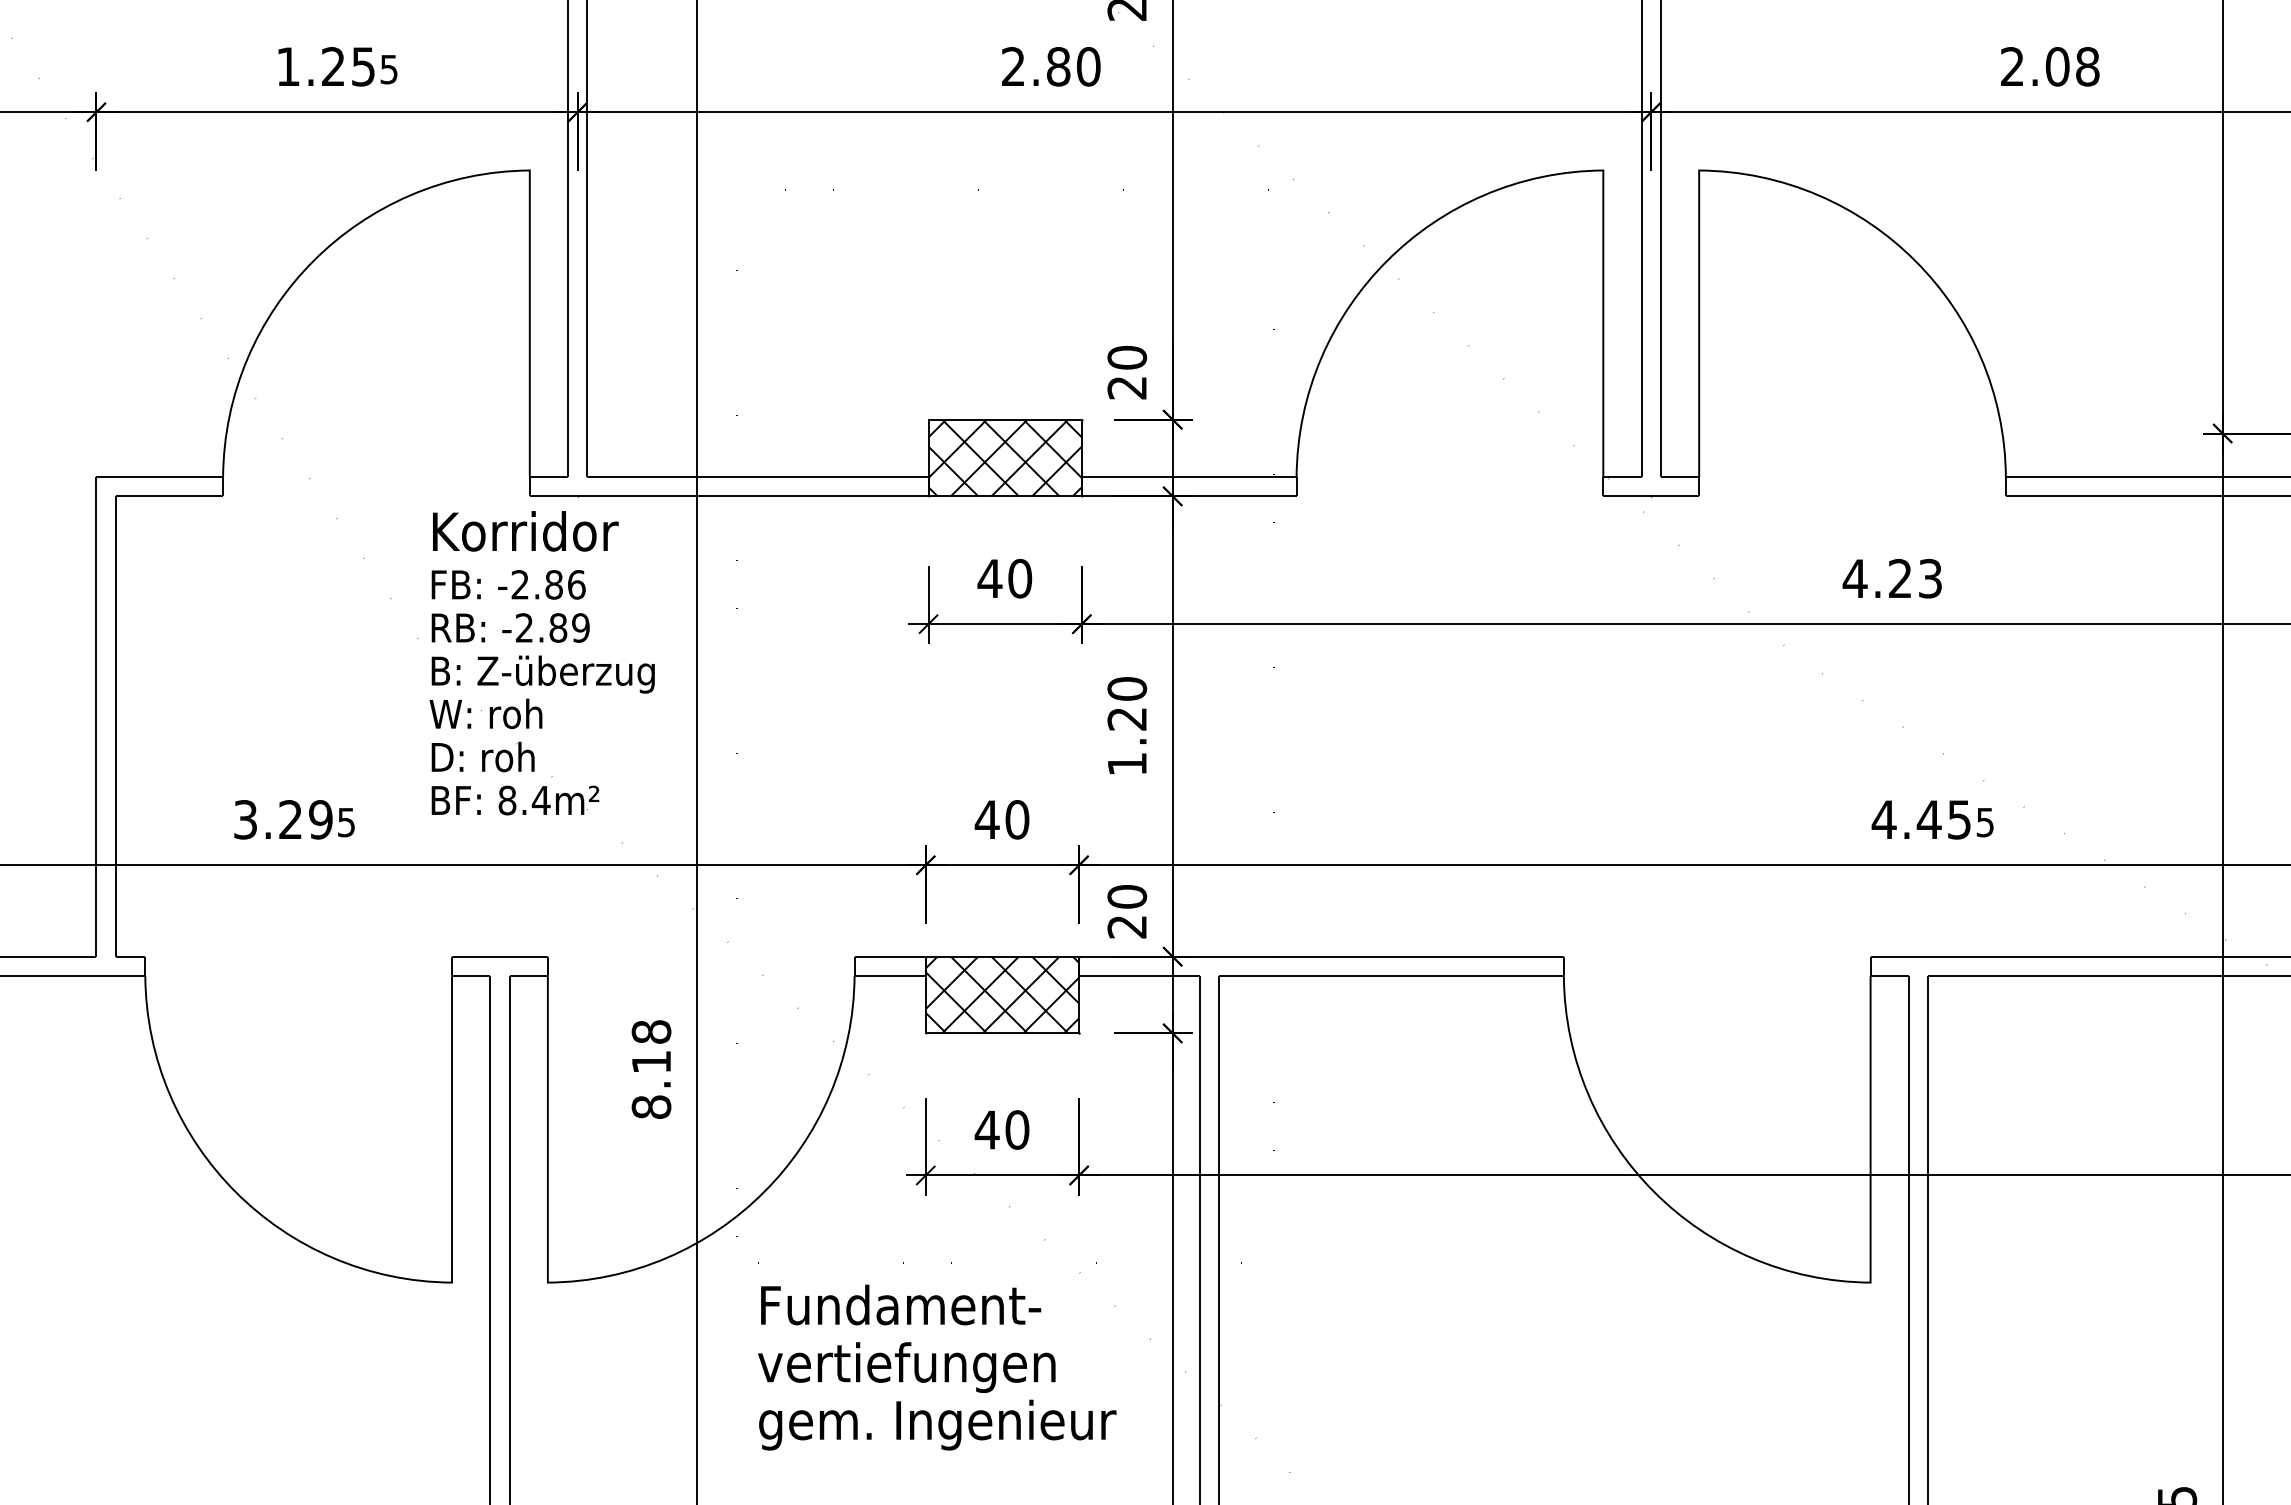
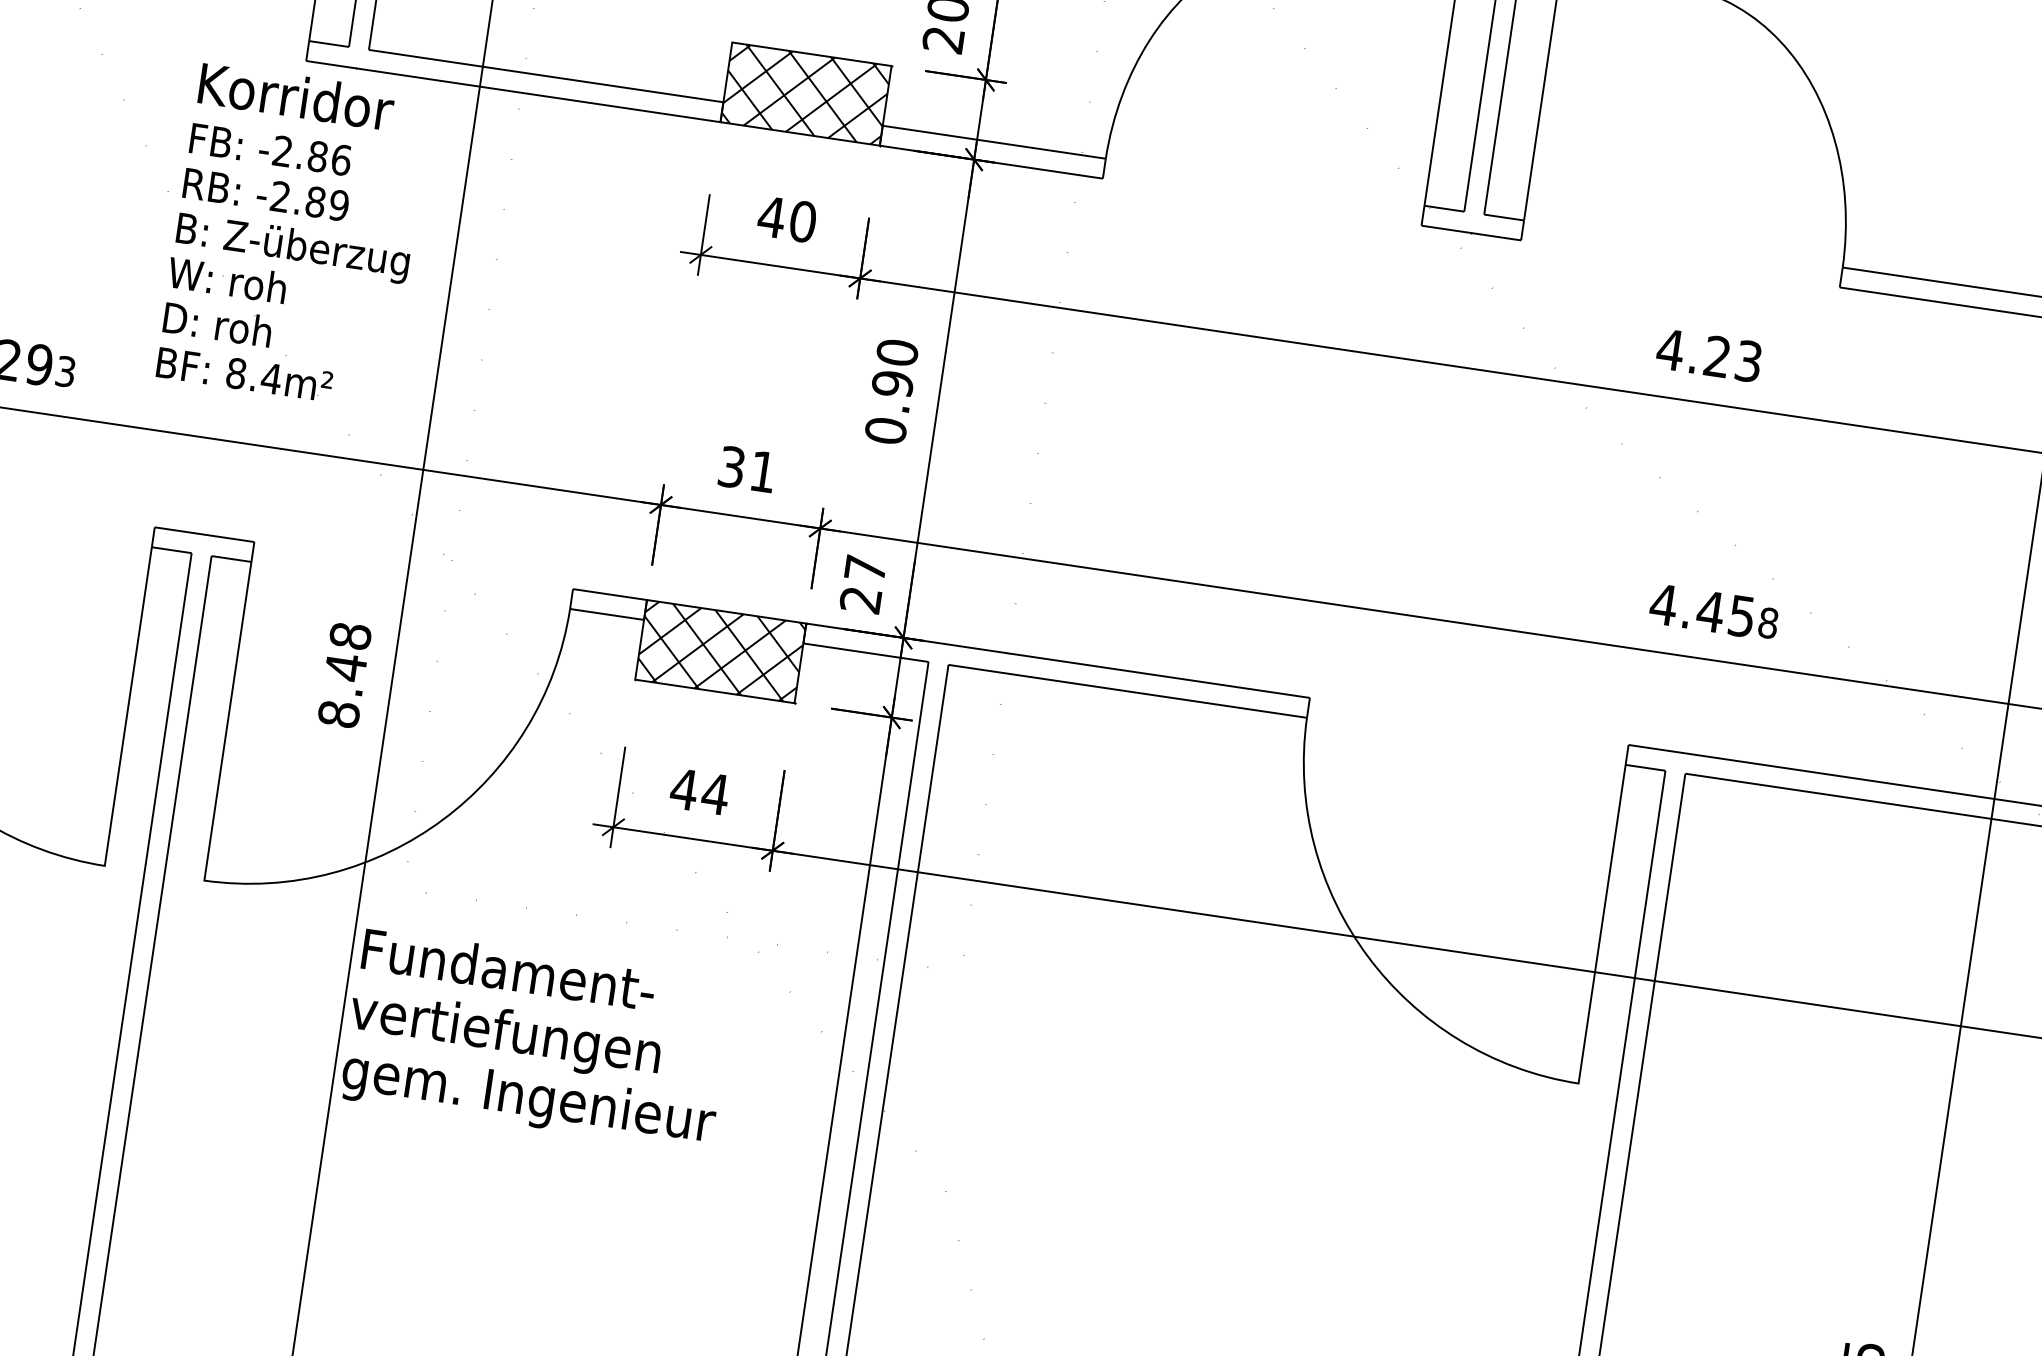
text: (1127, 741) -> (889, 407), 1.20 -> 0.90
text: (1001, 819) -> (746, 469), 40 -> 31
text: (346, 821) -> (65, 370), 5 -> 3
text: (1985, 822) -> (1768, 623), 5 -> 8
text: (1127, 896) -> (865, 568), 20 -> 27
text: (651, 1061) -> (345, 666), 8.18 -> 8.48
text: (1016, 1129) -> (714, 793), 40 -> 44
text: (937, 1367) -> (537, 1040), moved

